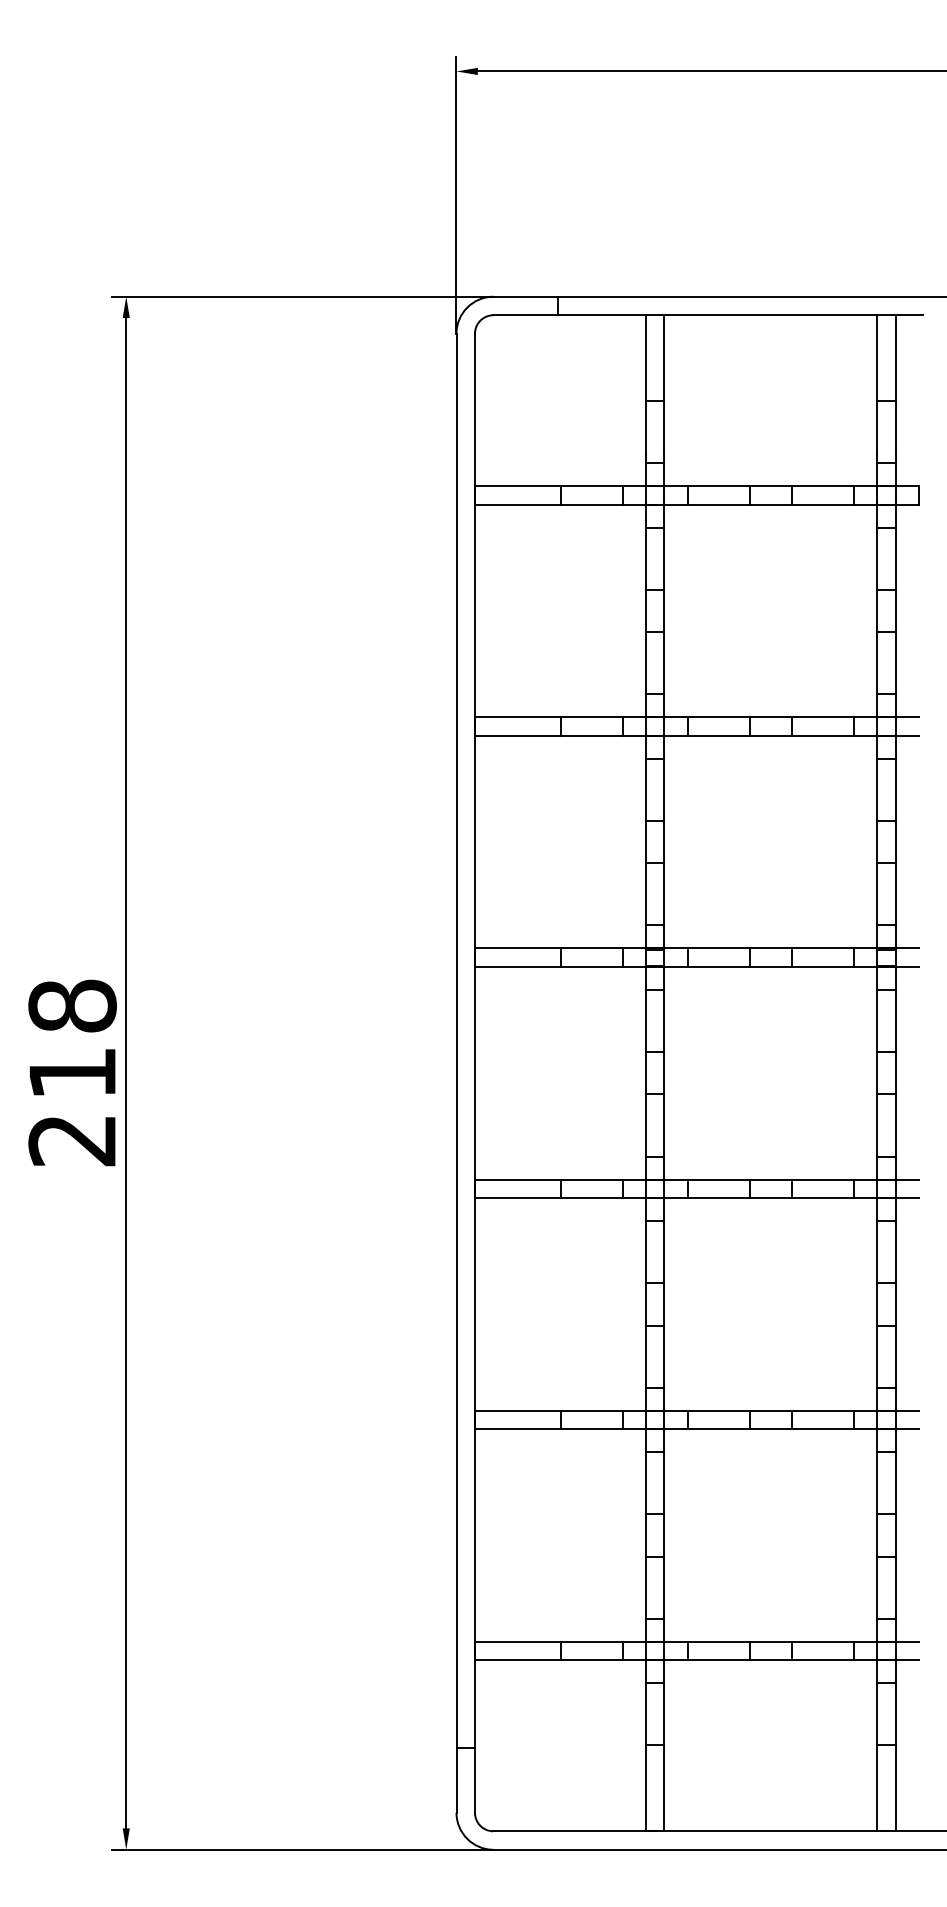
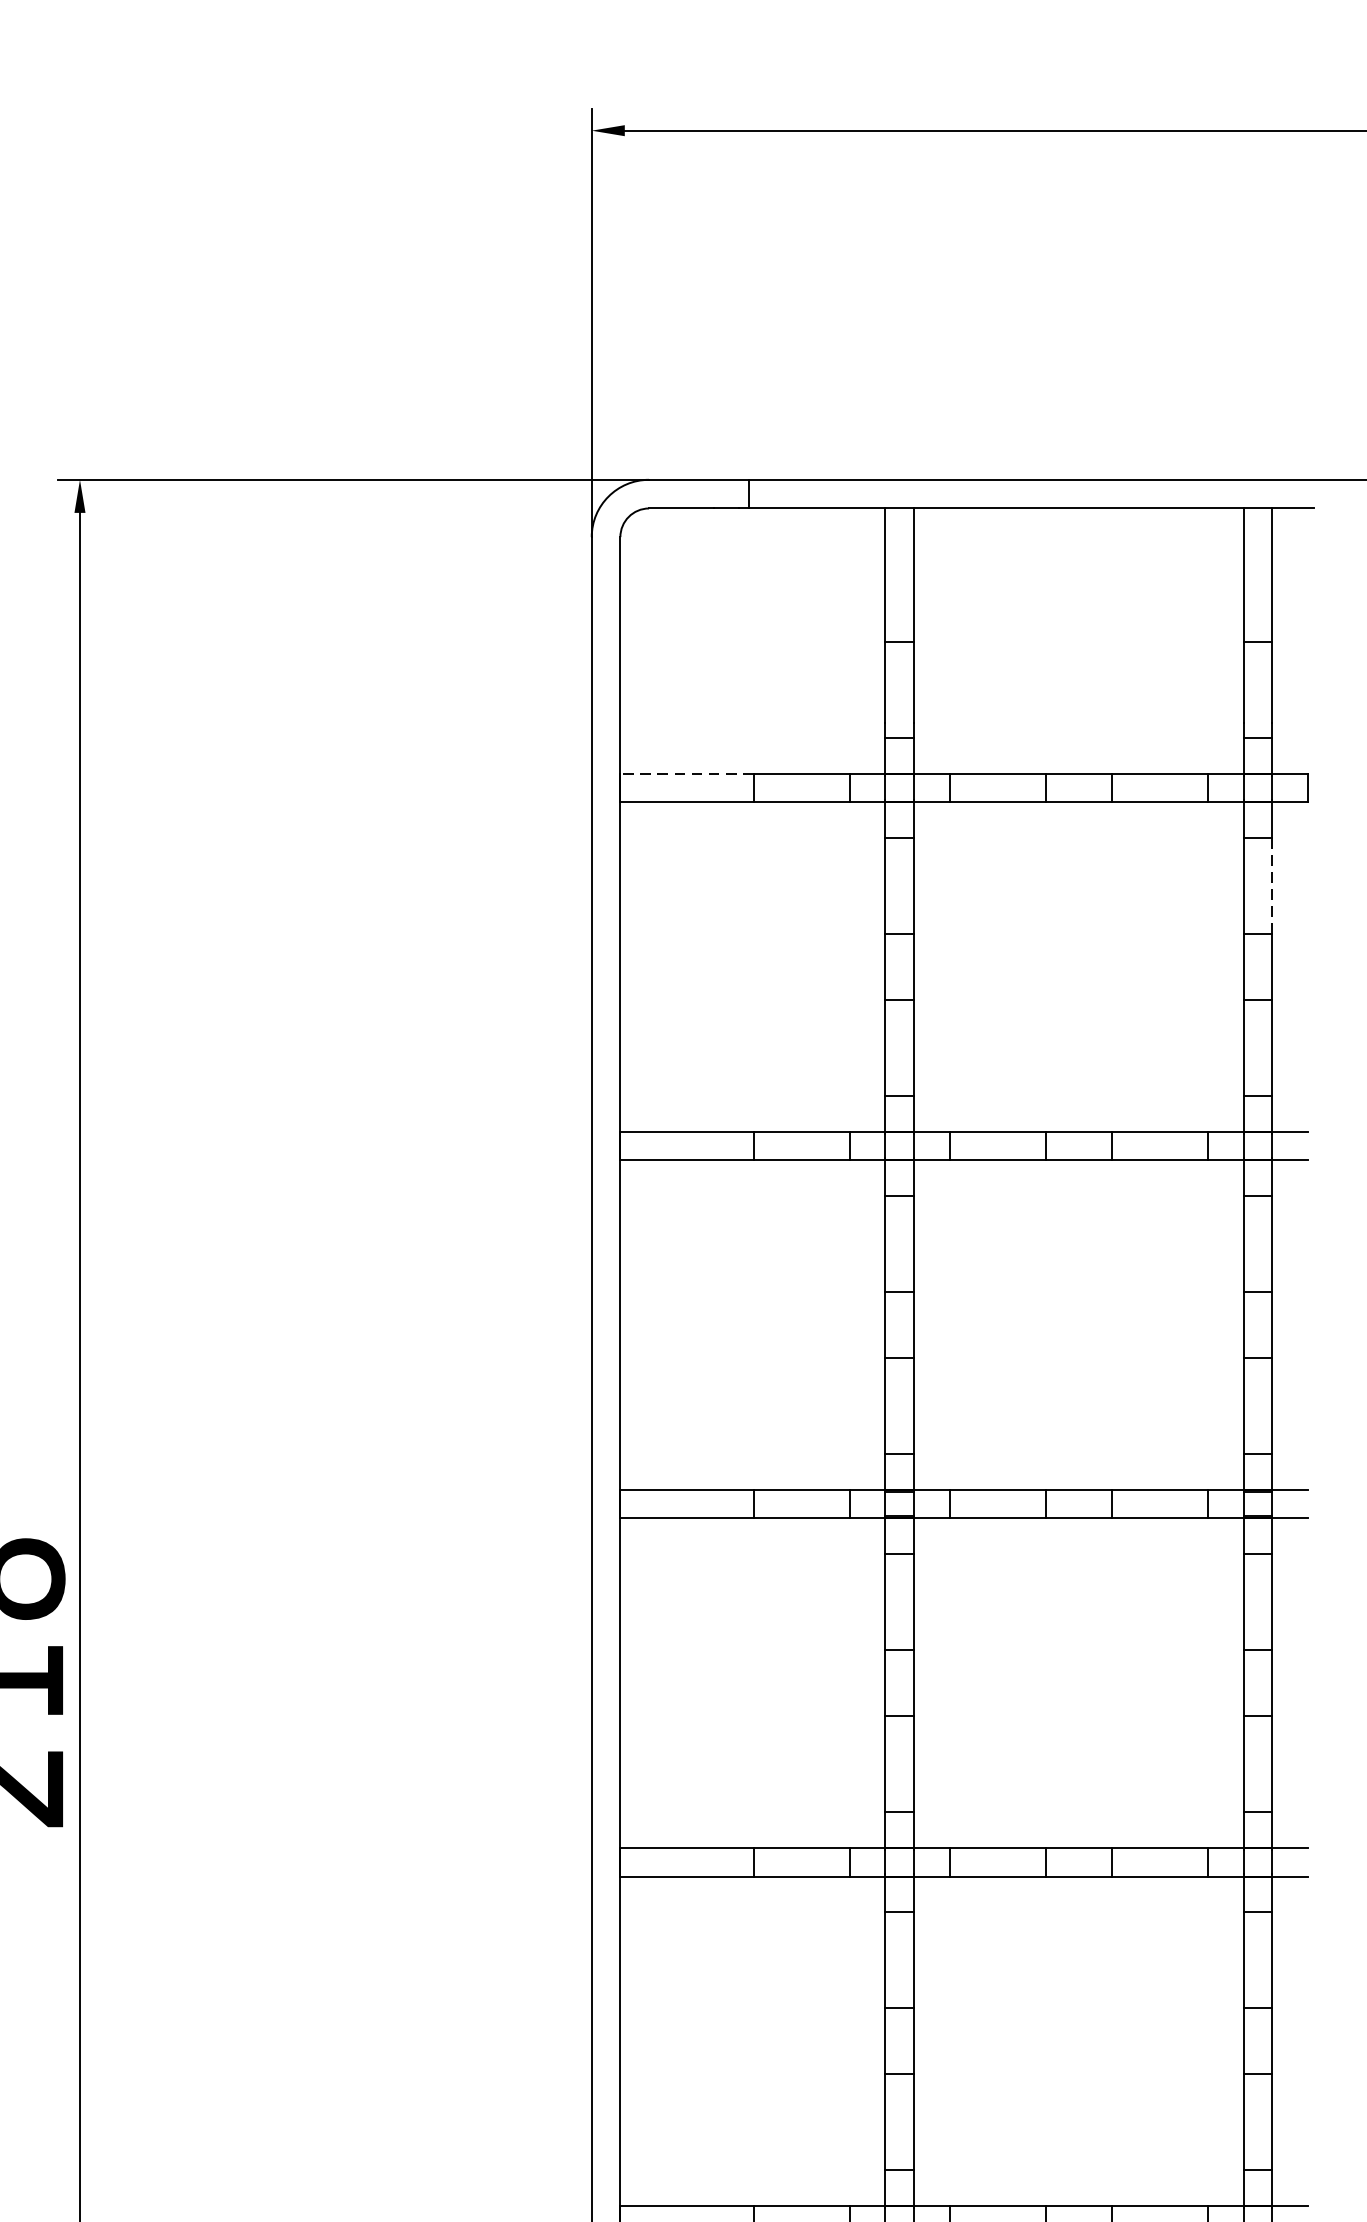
line: (517, 486) -> (686, 773), solid -> dashed
line: (895, 559) -> (1272, 887), solid -> dashed

